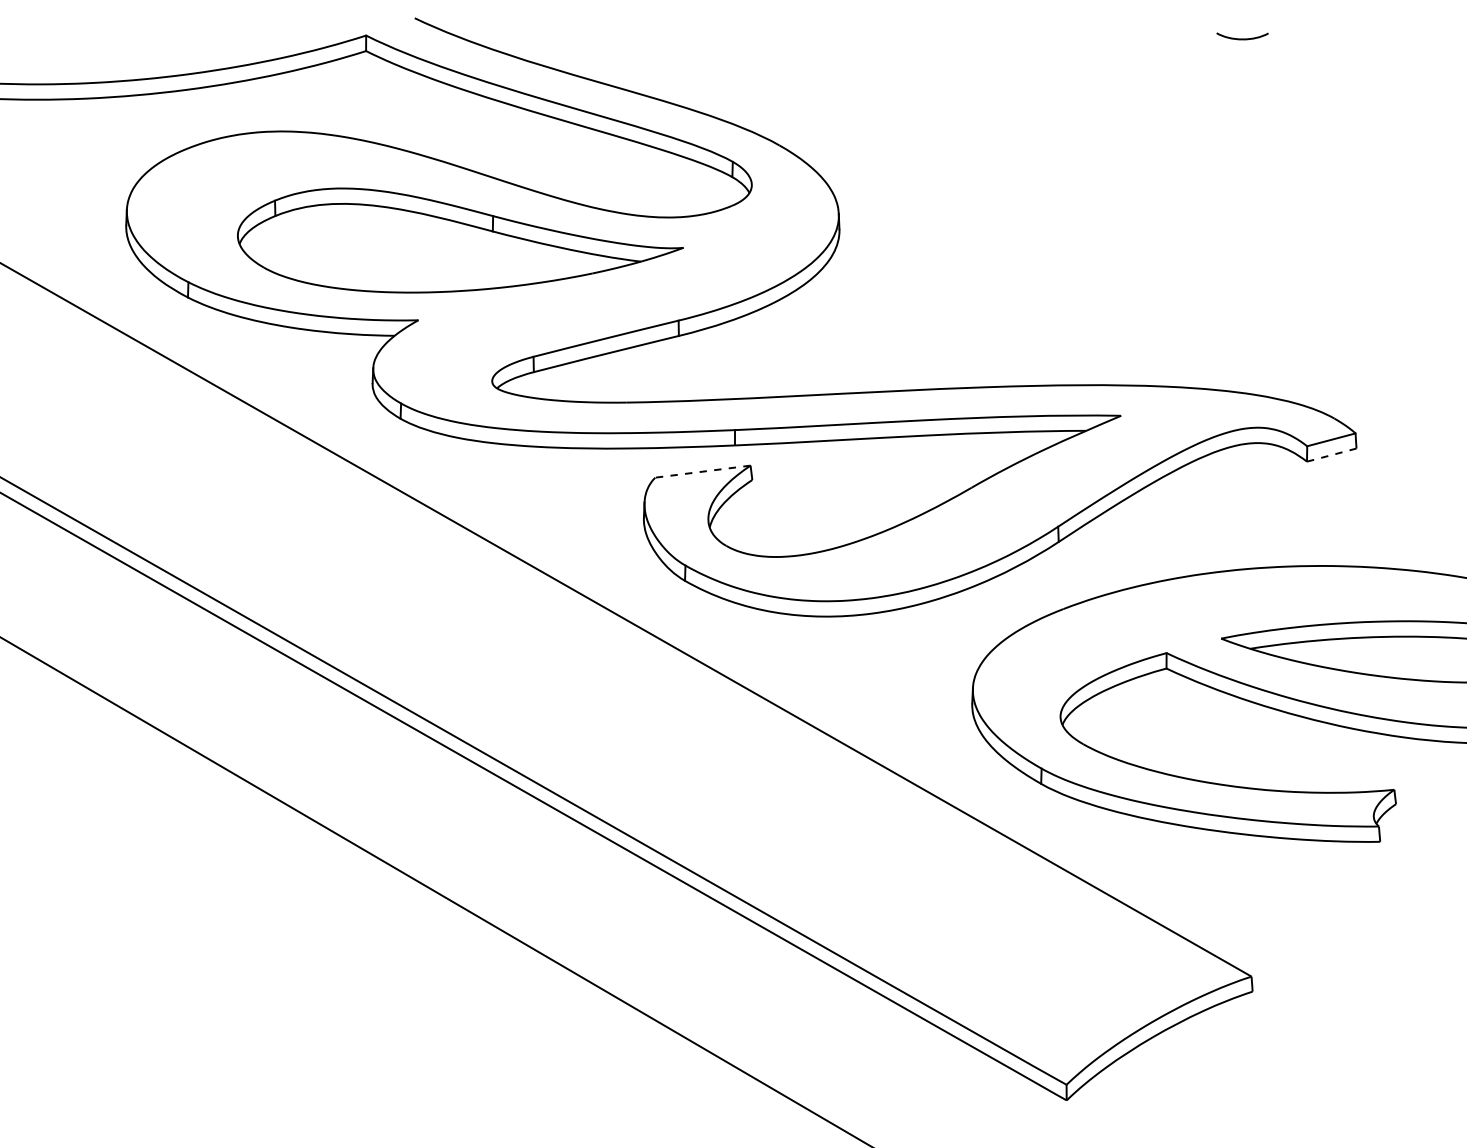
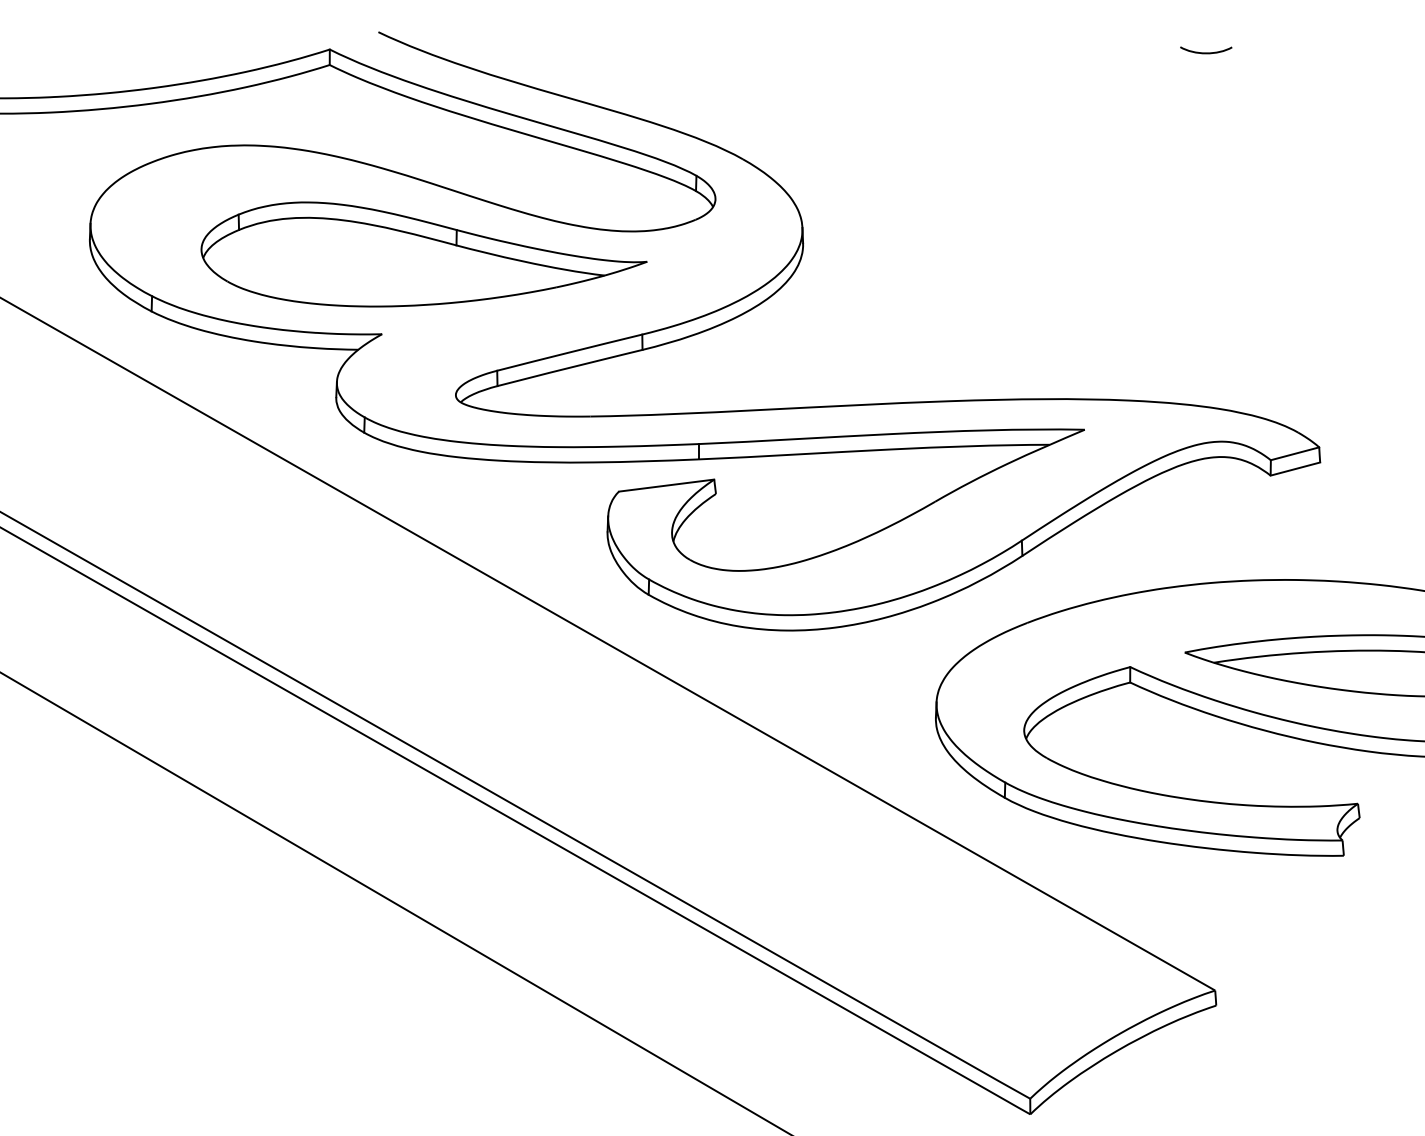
line: (1331, 455) -> (1295, 469), dashed -> solid
line: (702, 471) -> (666, 485), dashed -> solid

